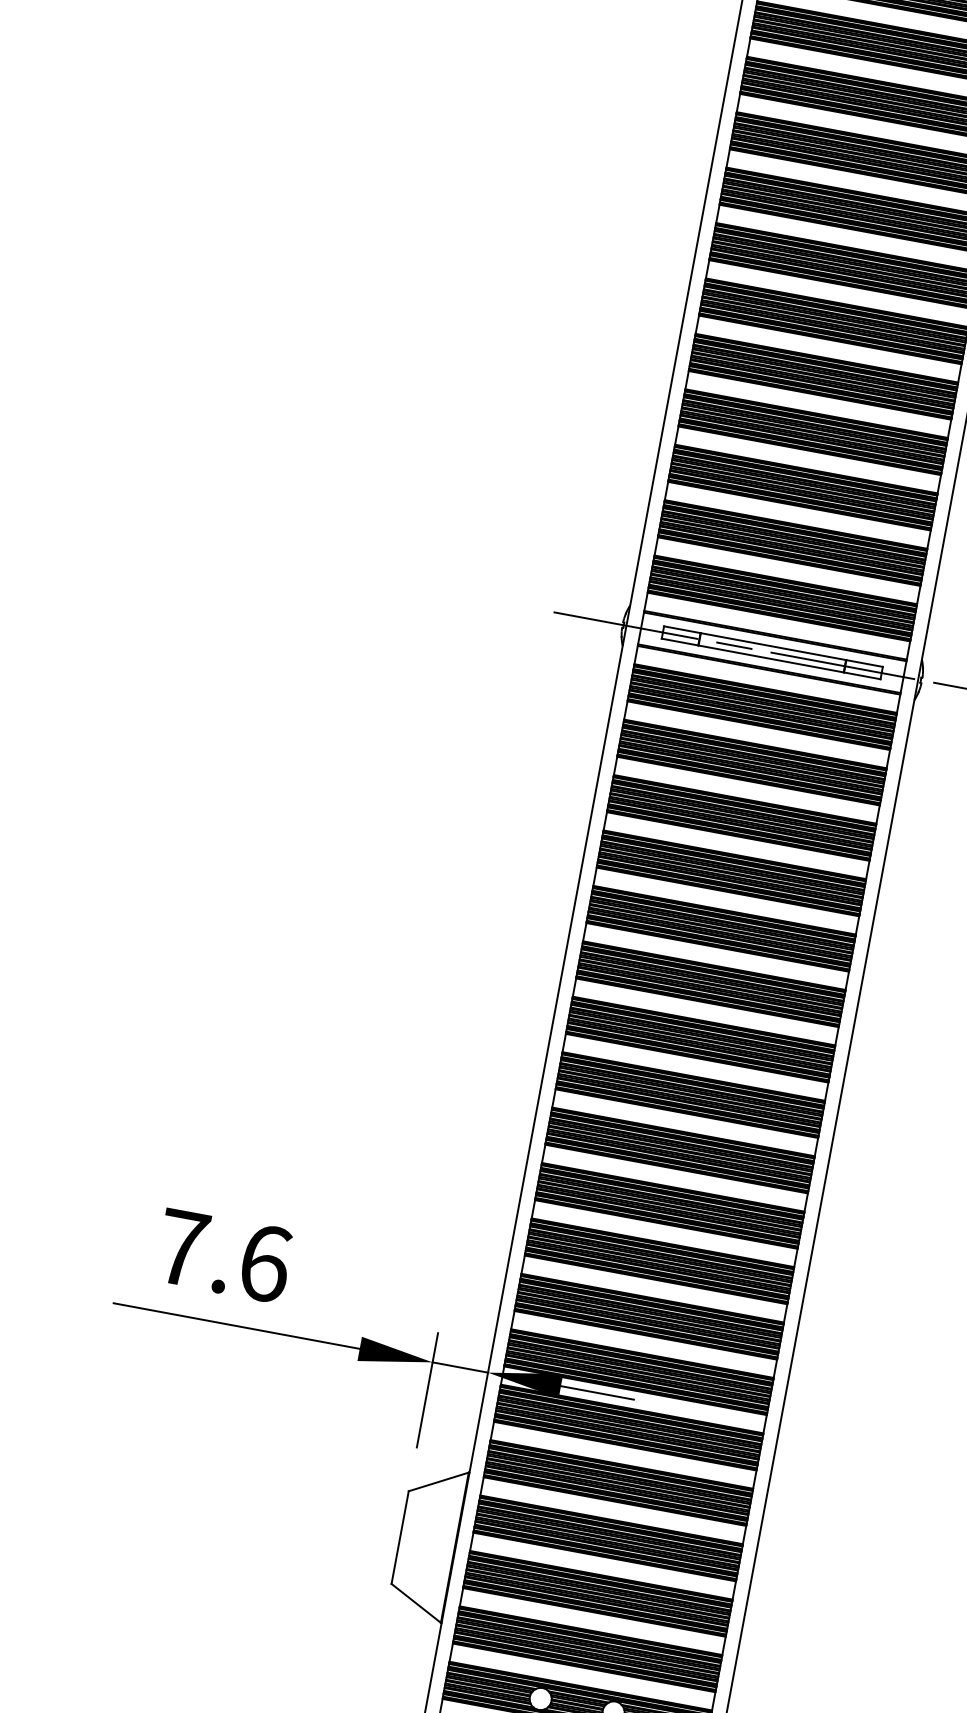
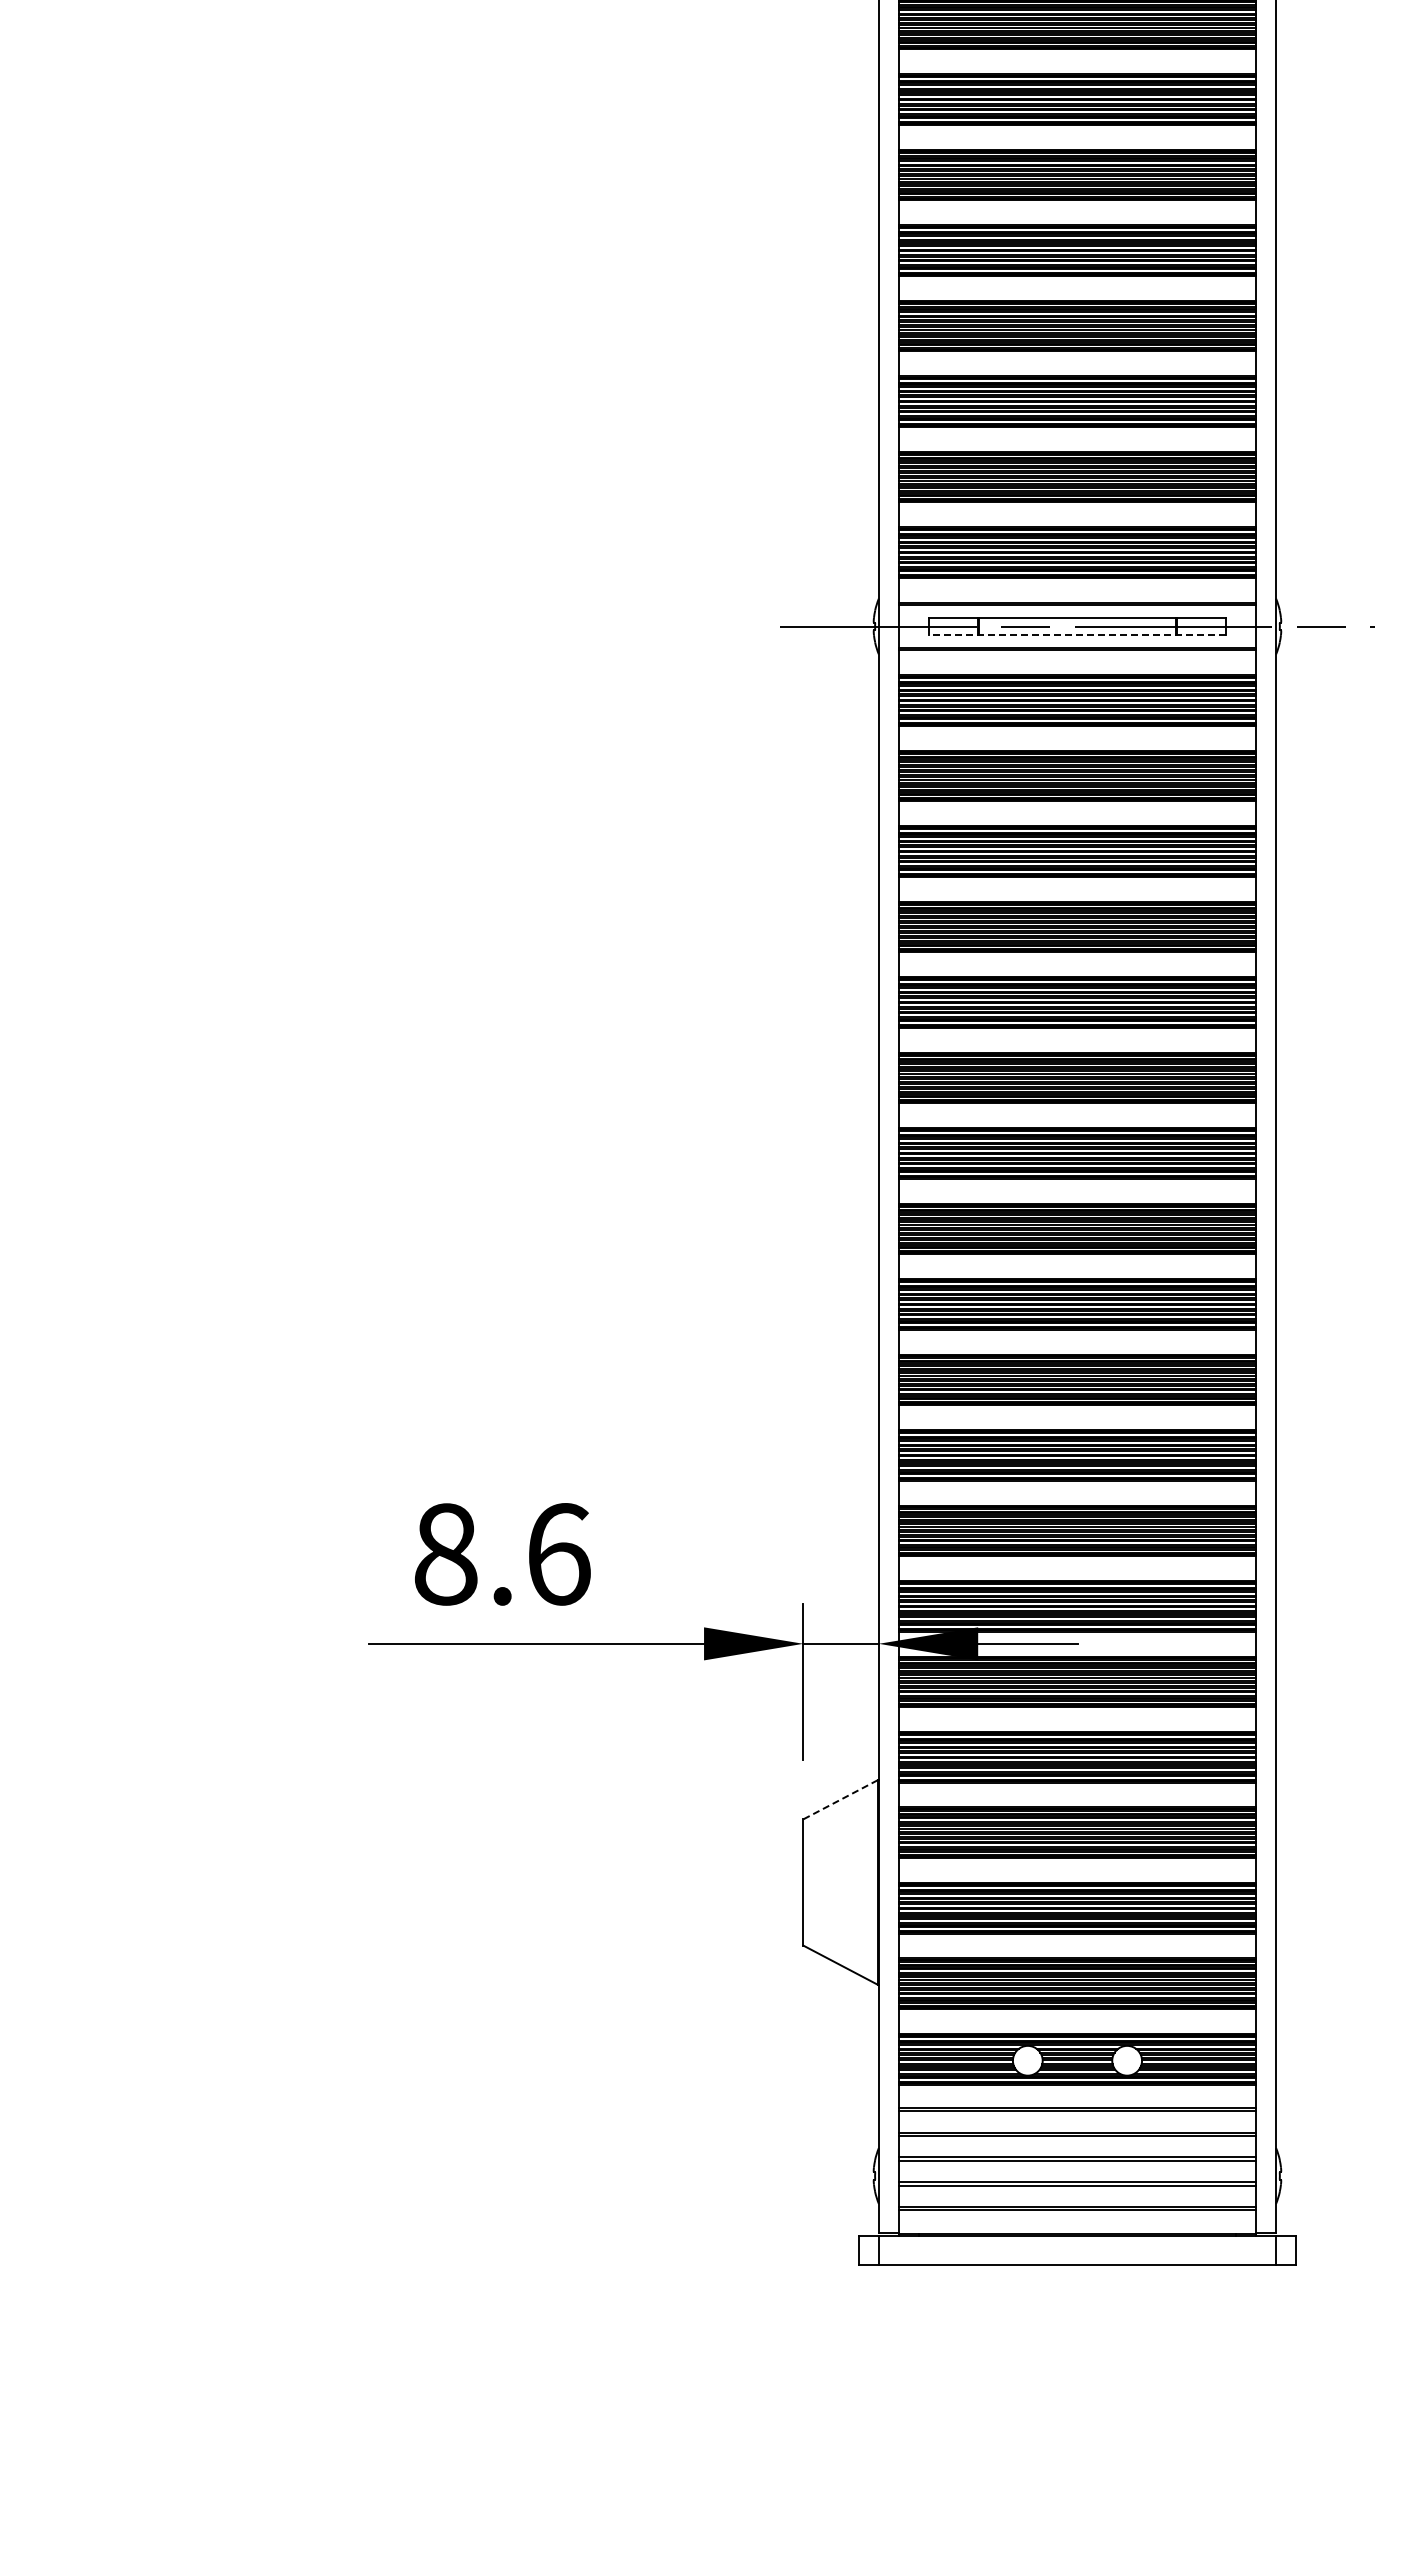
line: (771, 658) -> (1077, 634), solid -> dashed
text: (182, 1248) -> (445, 1554), 7.6 -> 8.6
line: (438, 1482) -> (840, 1800), solid -> dashed

